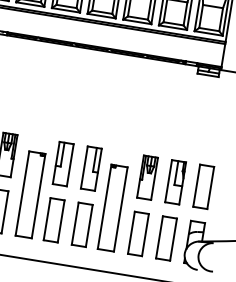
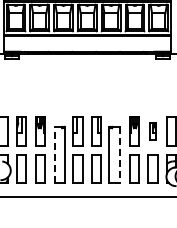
part: (174, 182) -> (152, 131), size x0.6
line: (22, 192) -> (54, 154), solid -> dashed
line: (121, 210) -> (120, 155), solid -> dashed

